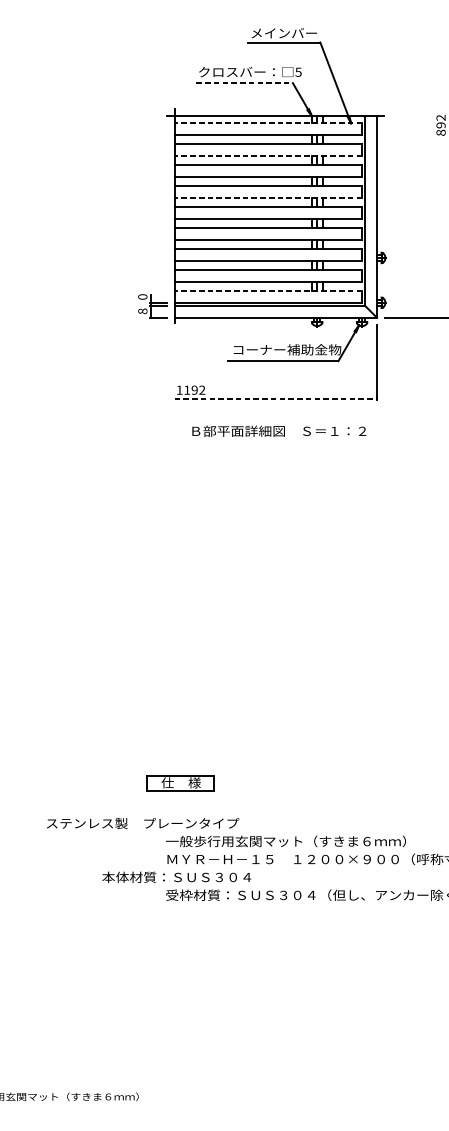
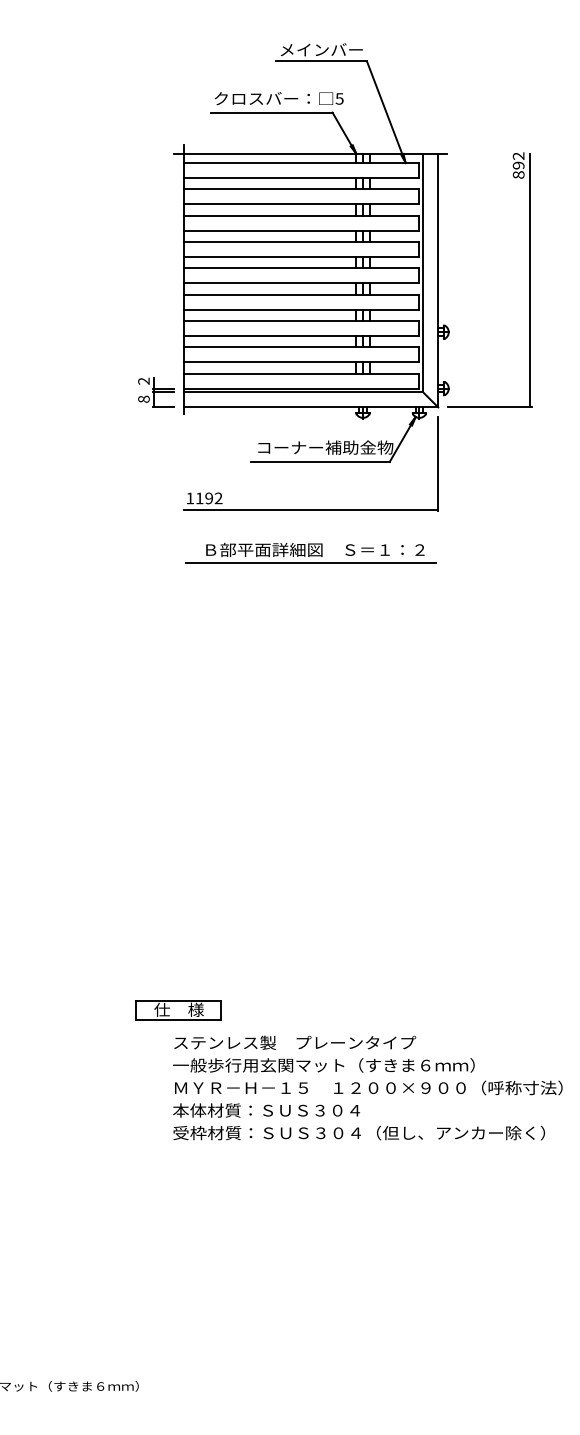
line: (244, 83) -> (271, 112), dashed -> solid
line: (268, 123) -> (301, 163), dashed -> solid
line: (268, 156) -> (301, 204), dashed -> solid
line: (268, 198) -> (301, 257), dashed -> solid
line: (268, 290) -> (301, 373), dashed -> solid
text: (142, 296) -> (143, 380), 0 -> 2
line: (276, 399) -> (311, 510), dashed -> solid
line: (275, 441) -> (310, 562), added
part: (180, 783) -> (178, 1010), moved
text: (143, 823) -> (295, 1042), moved
text: (176, 877) -> (266, 1110), moved

